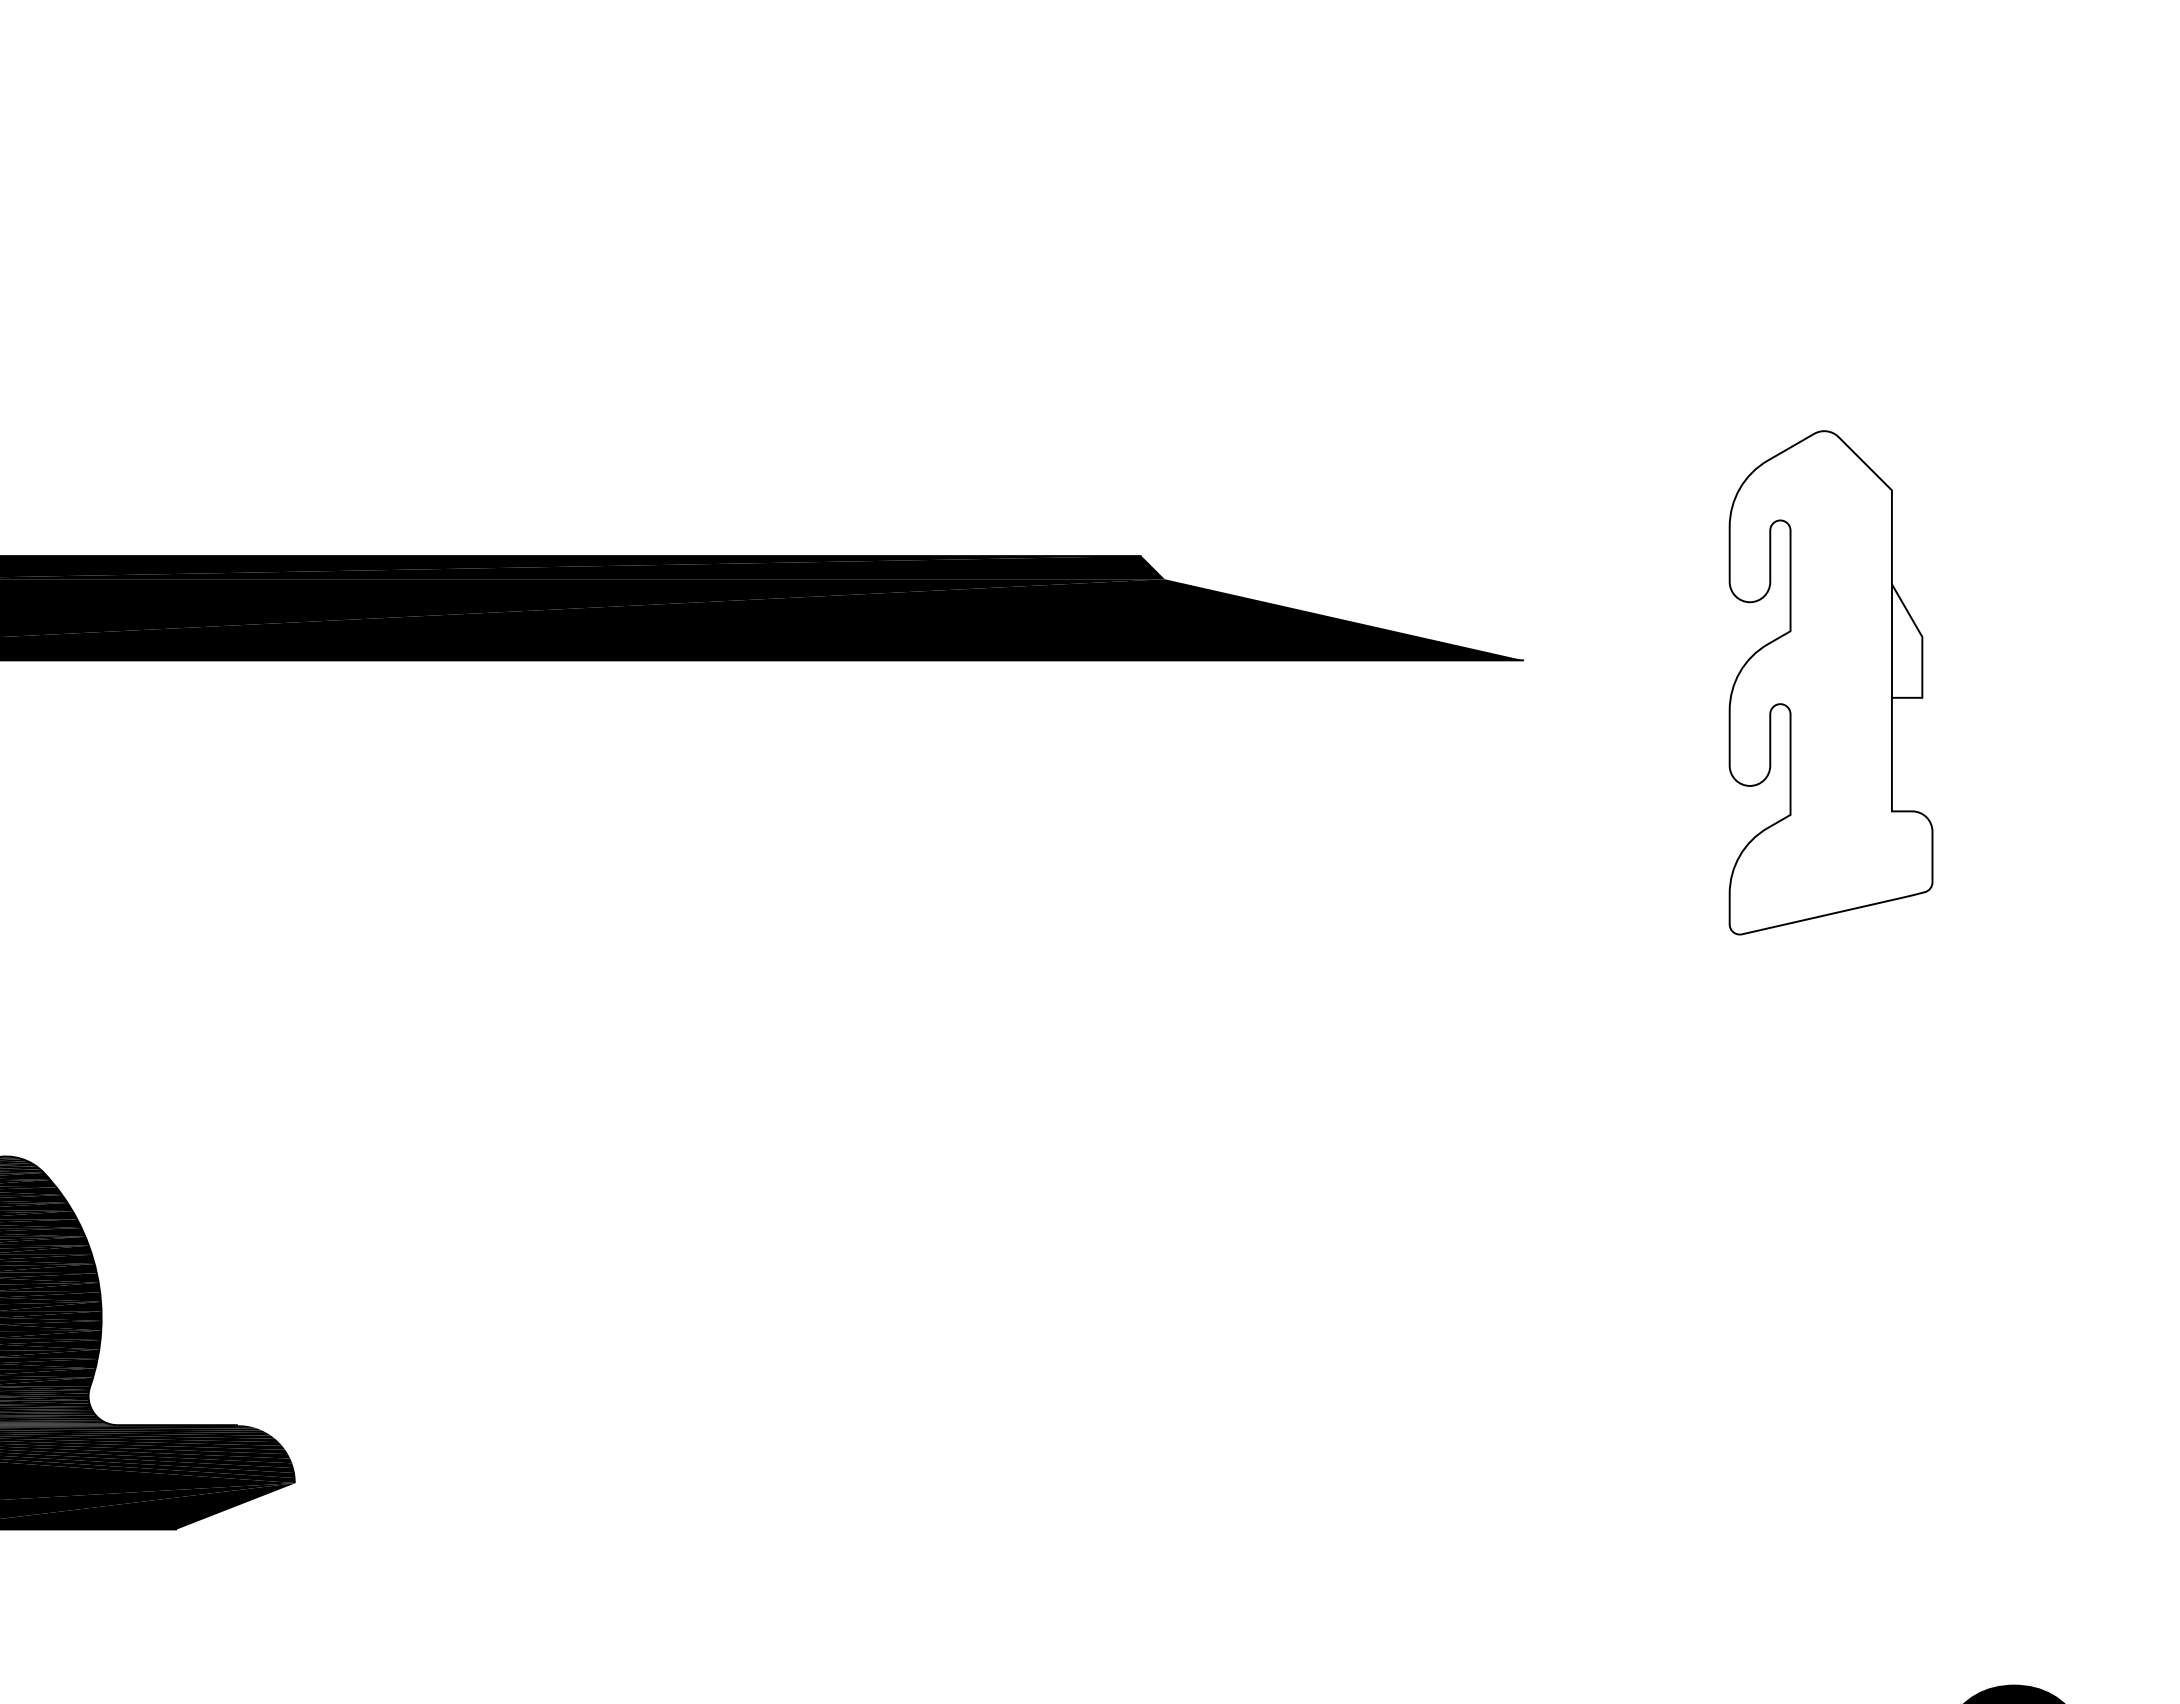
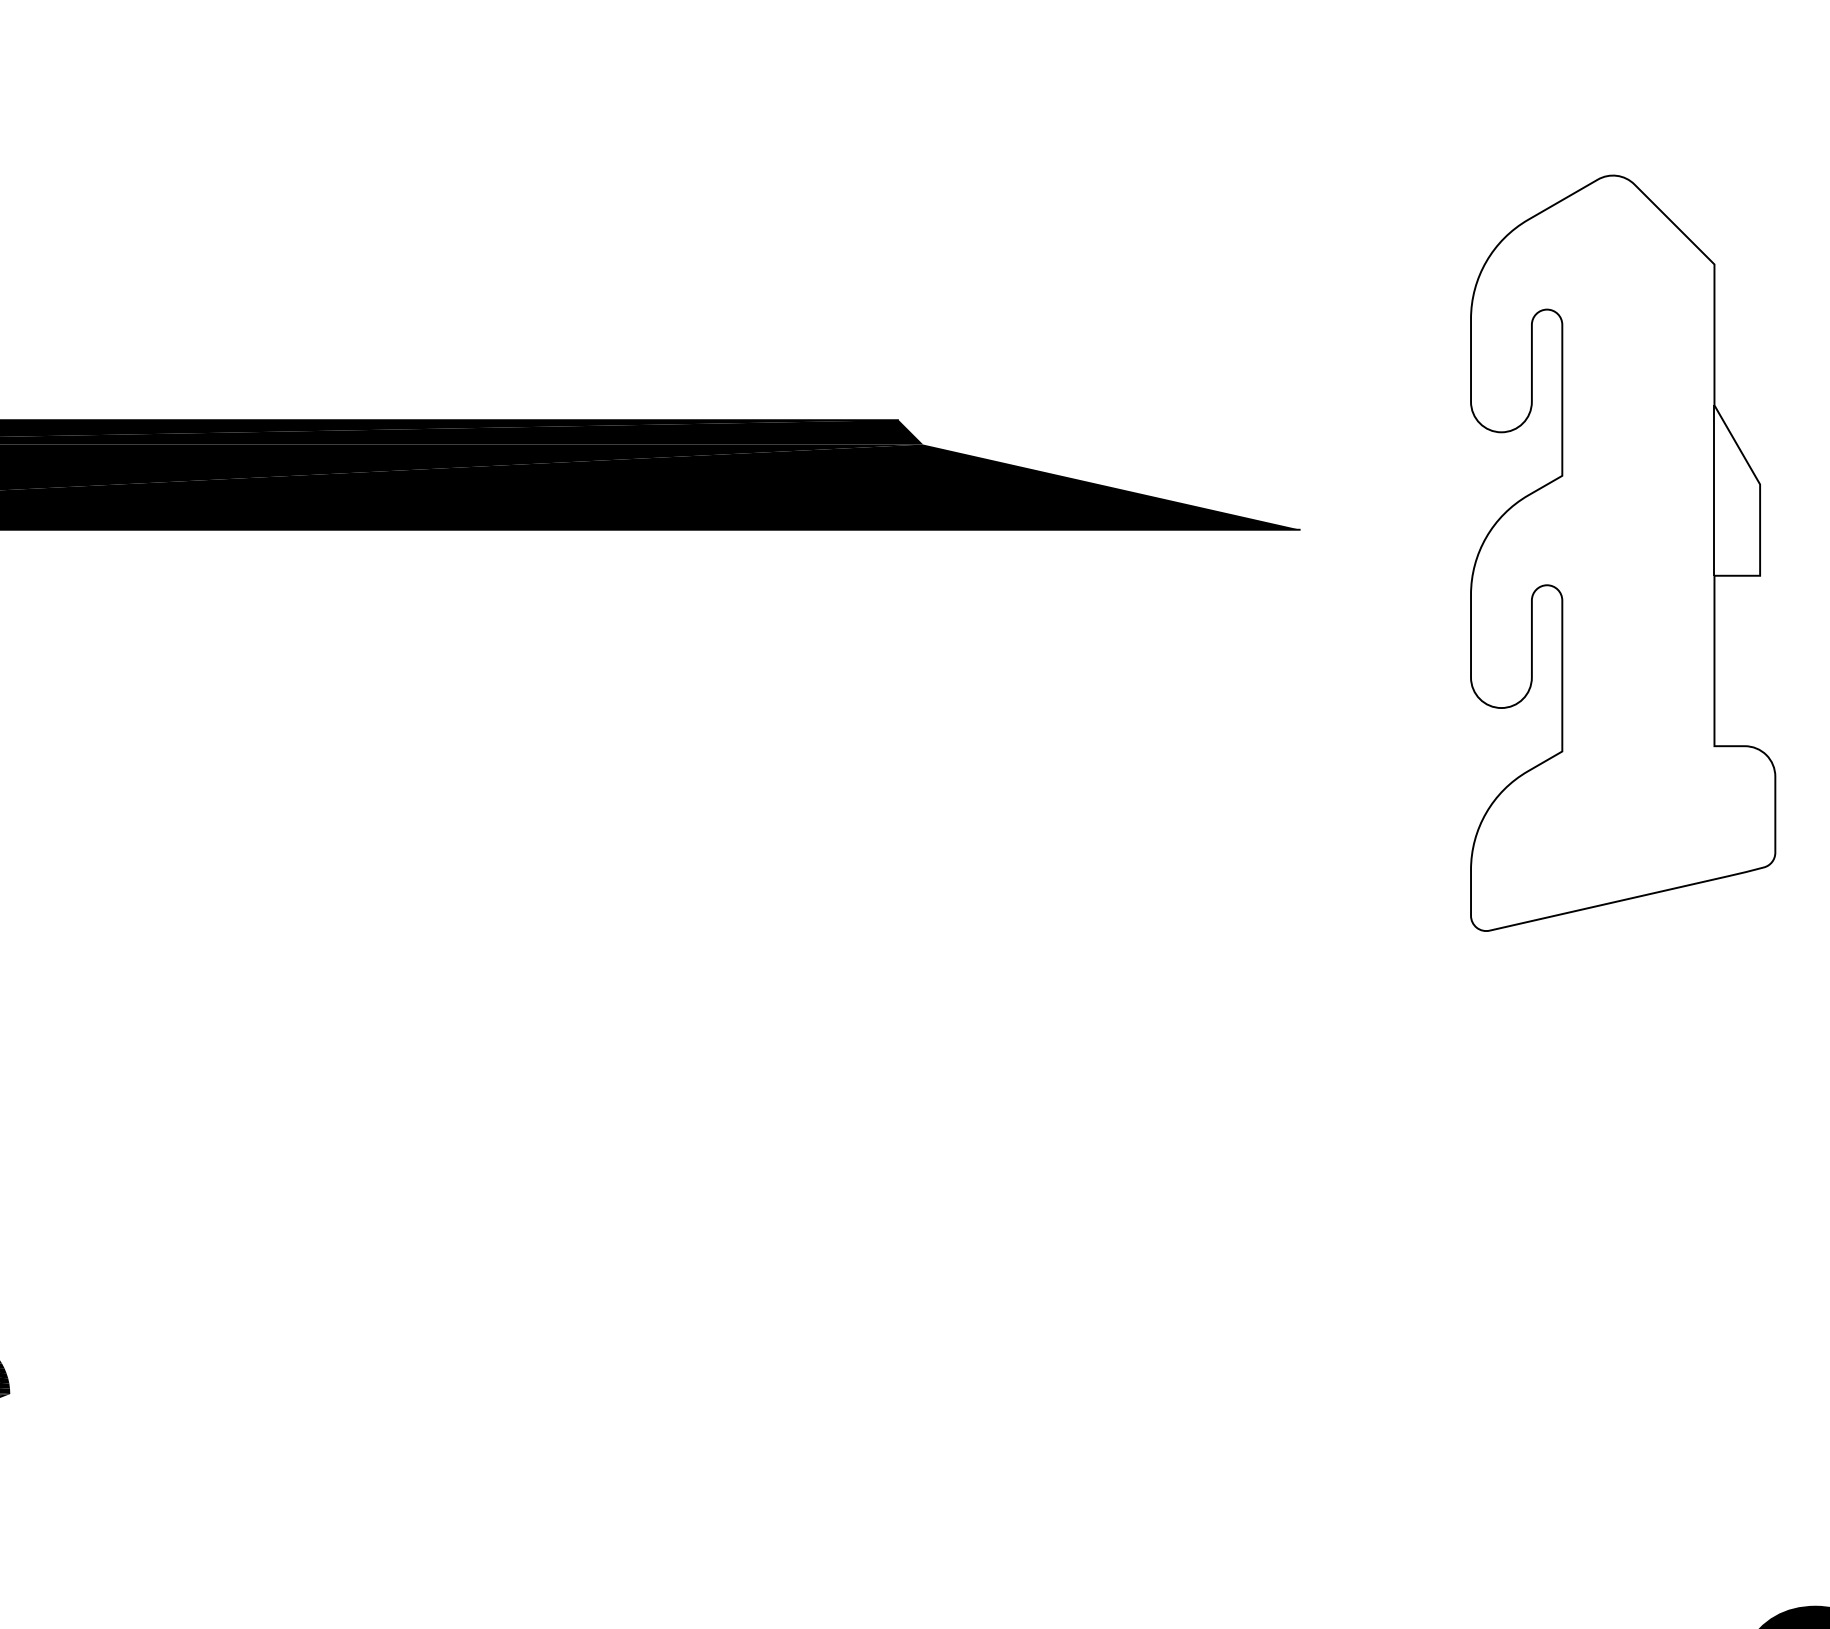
part: (1830, 682) -> (1622, 552), size x1.43

